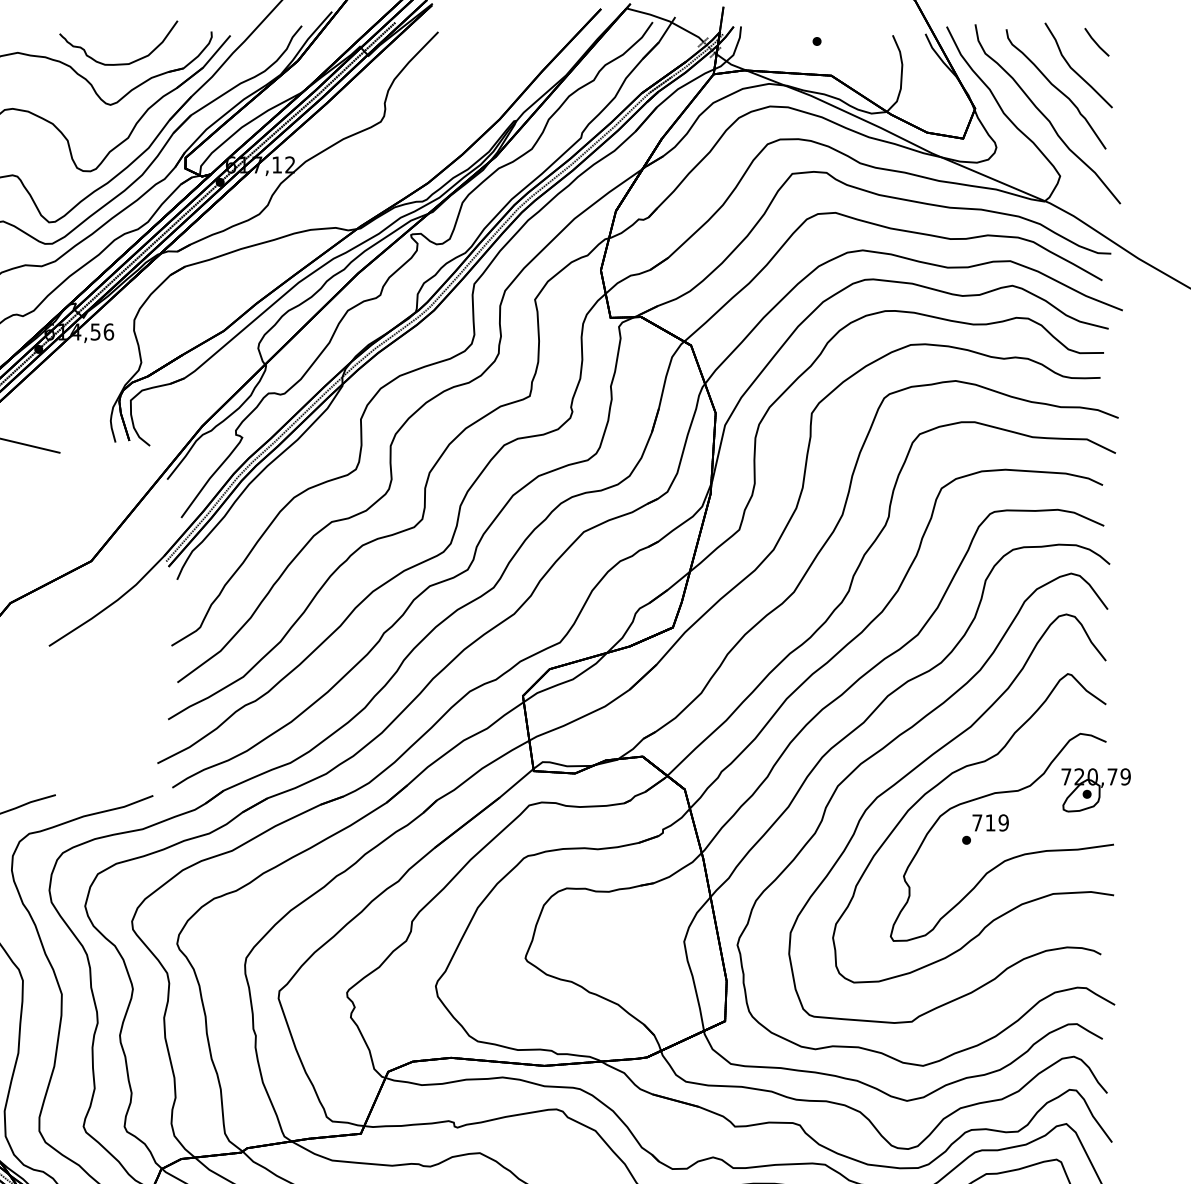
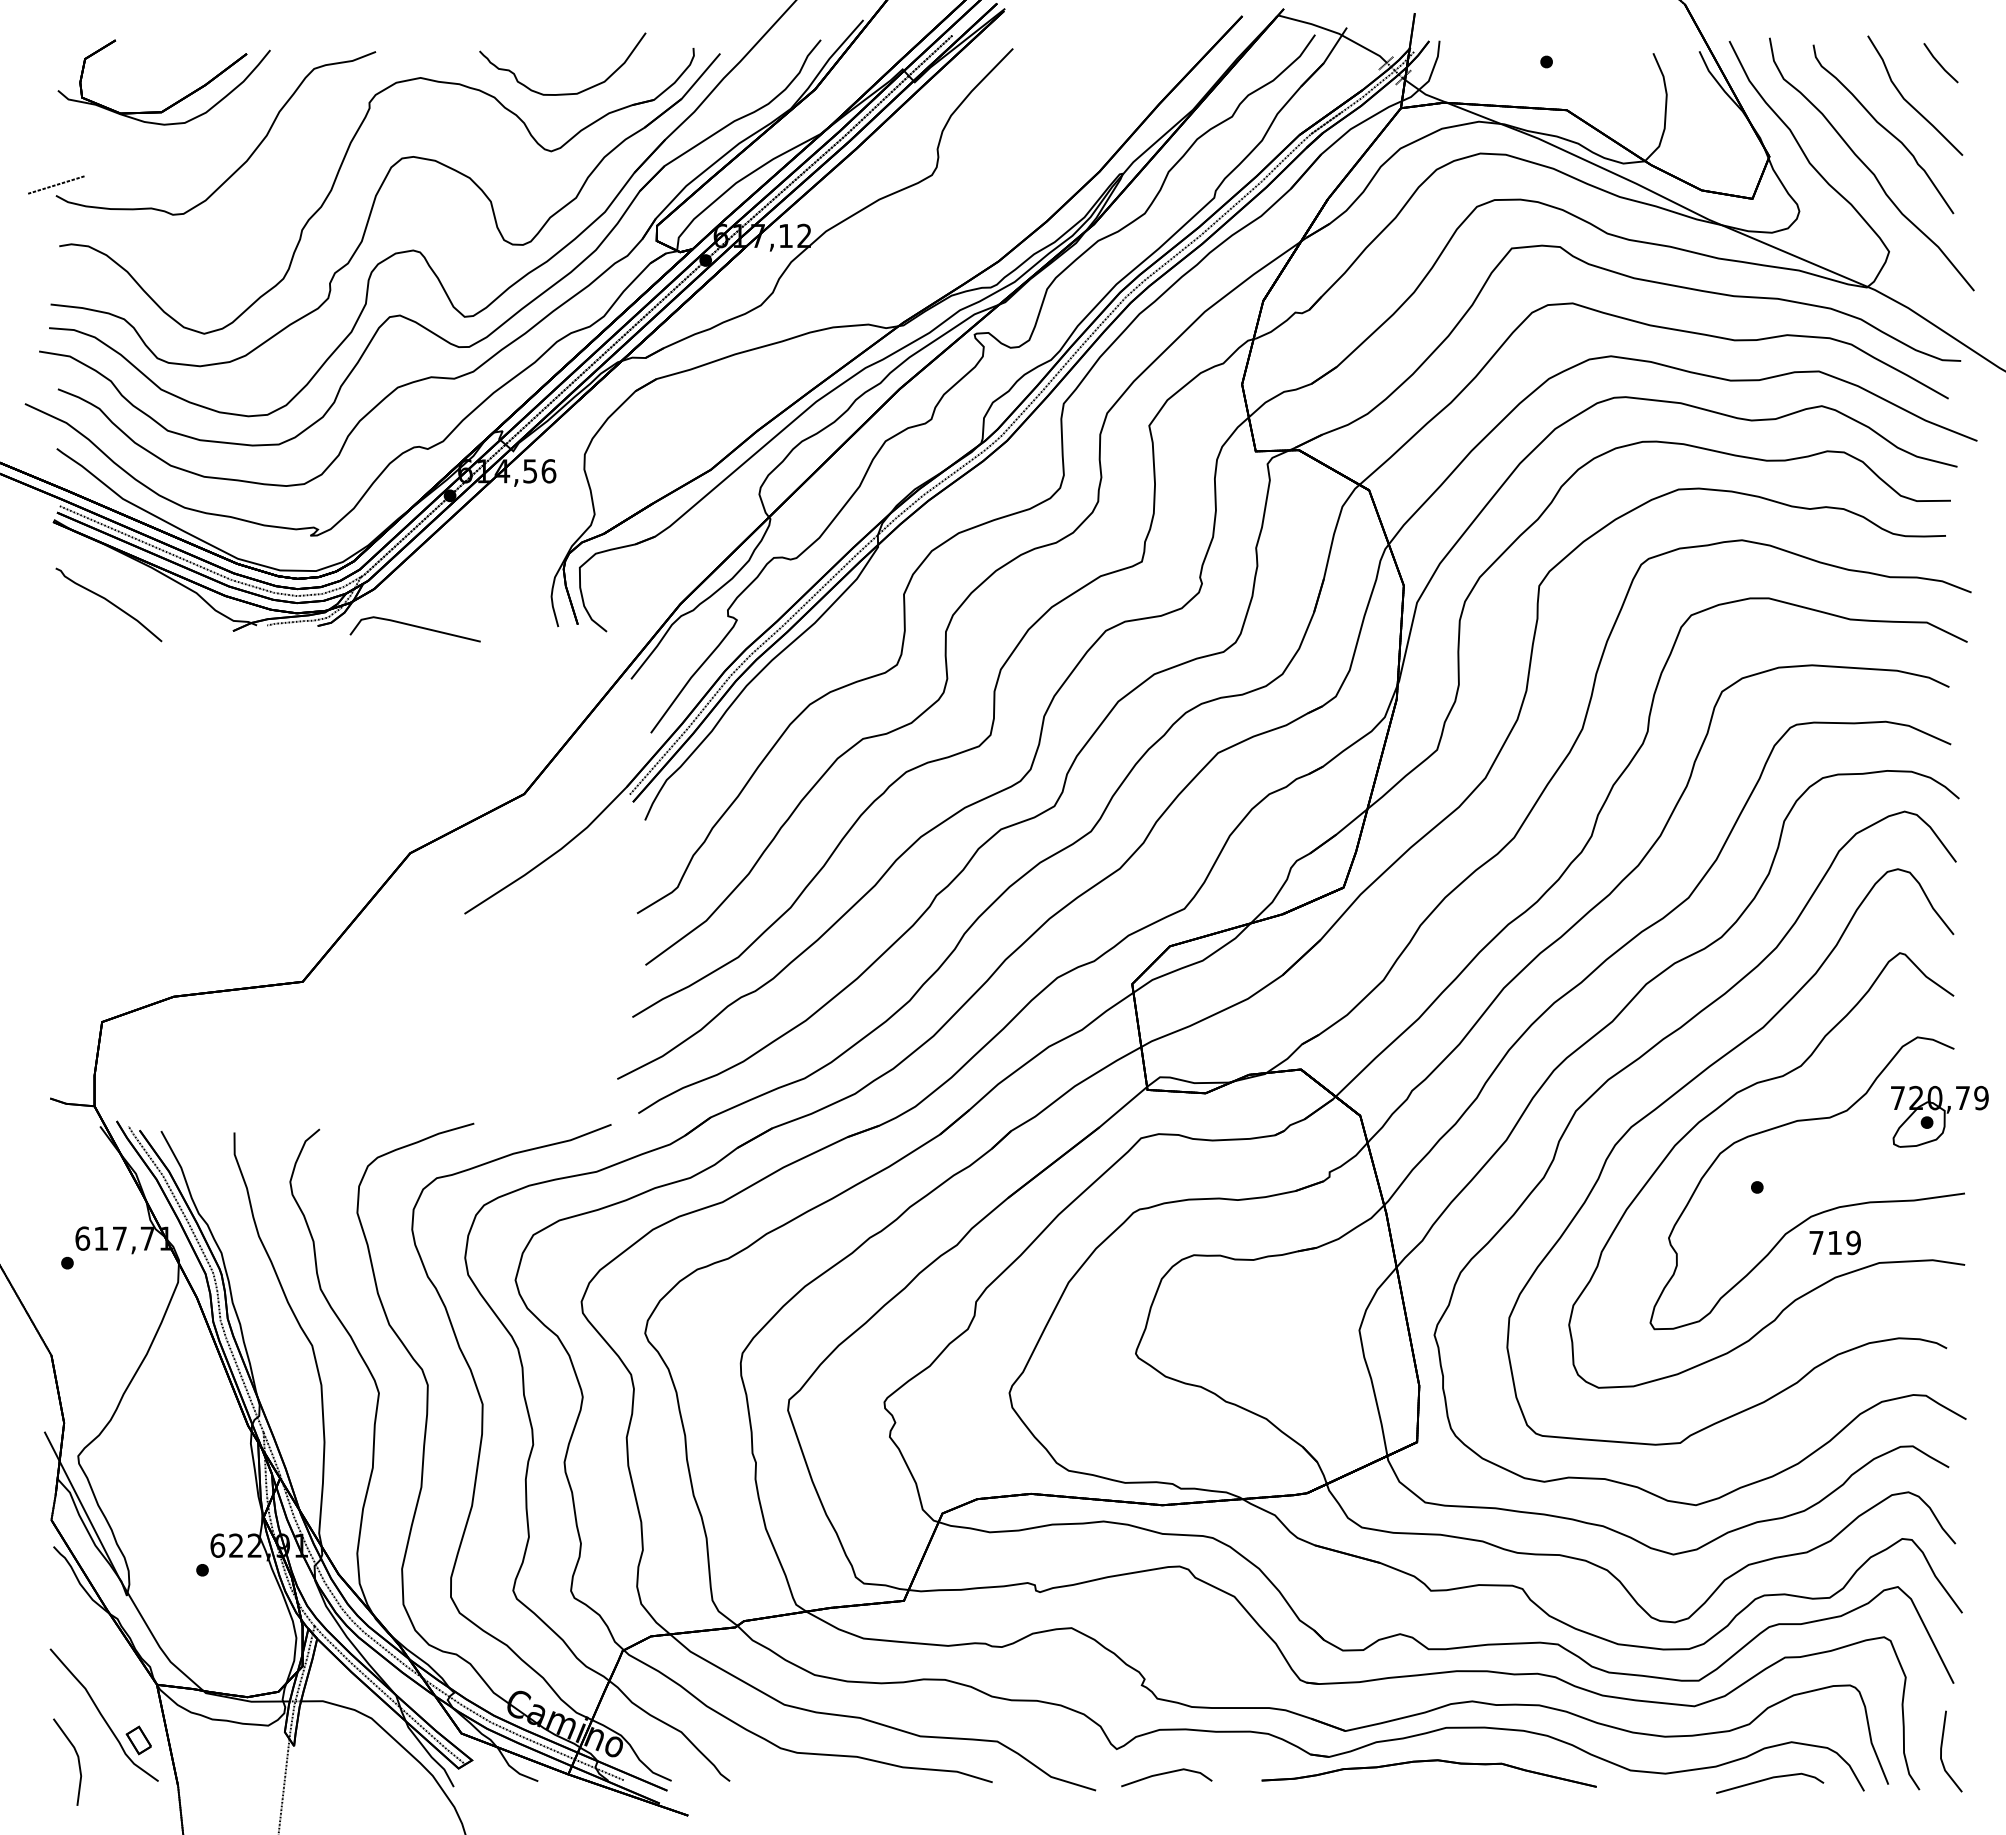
text: (990, 822) -> (1834, 1242), moved

